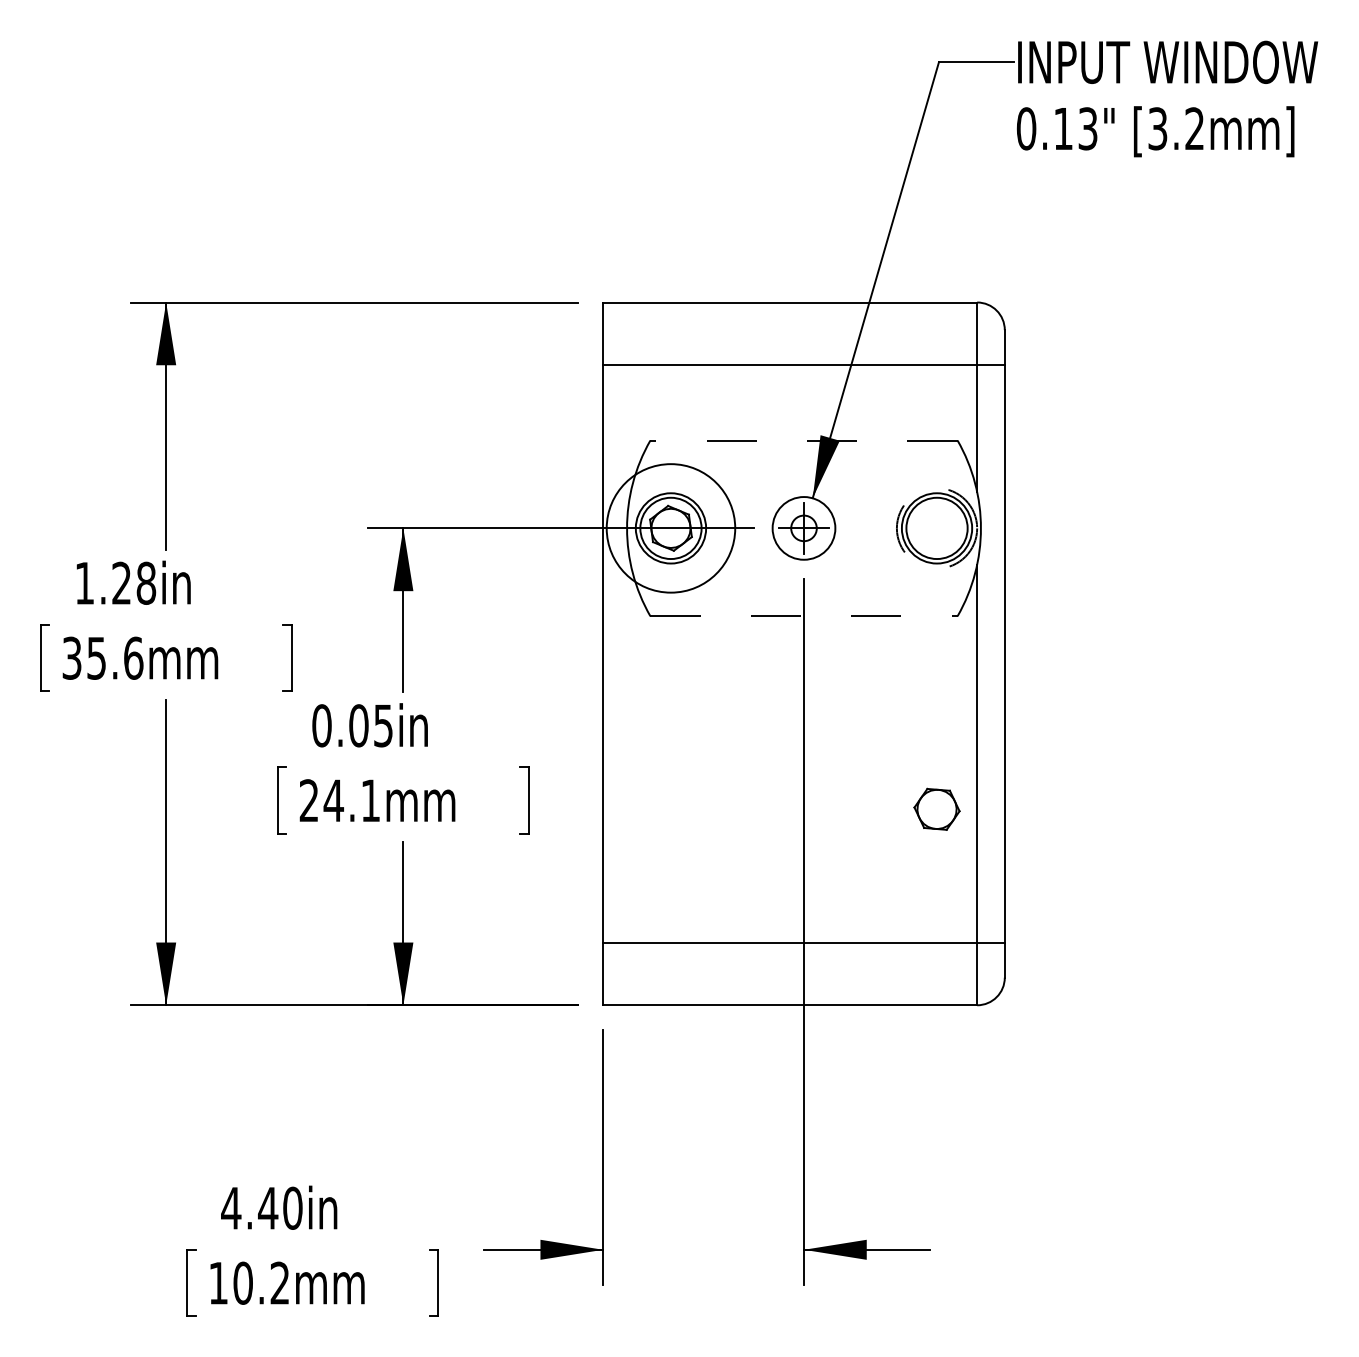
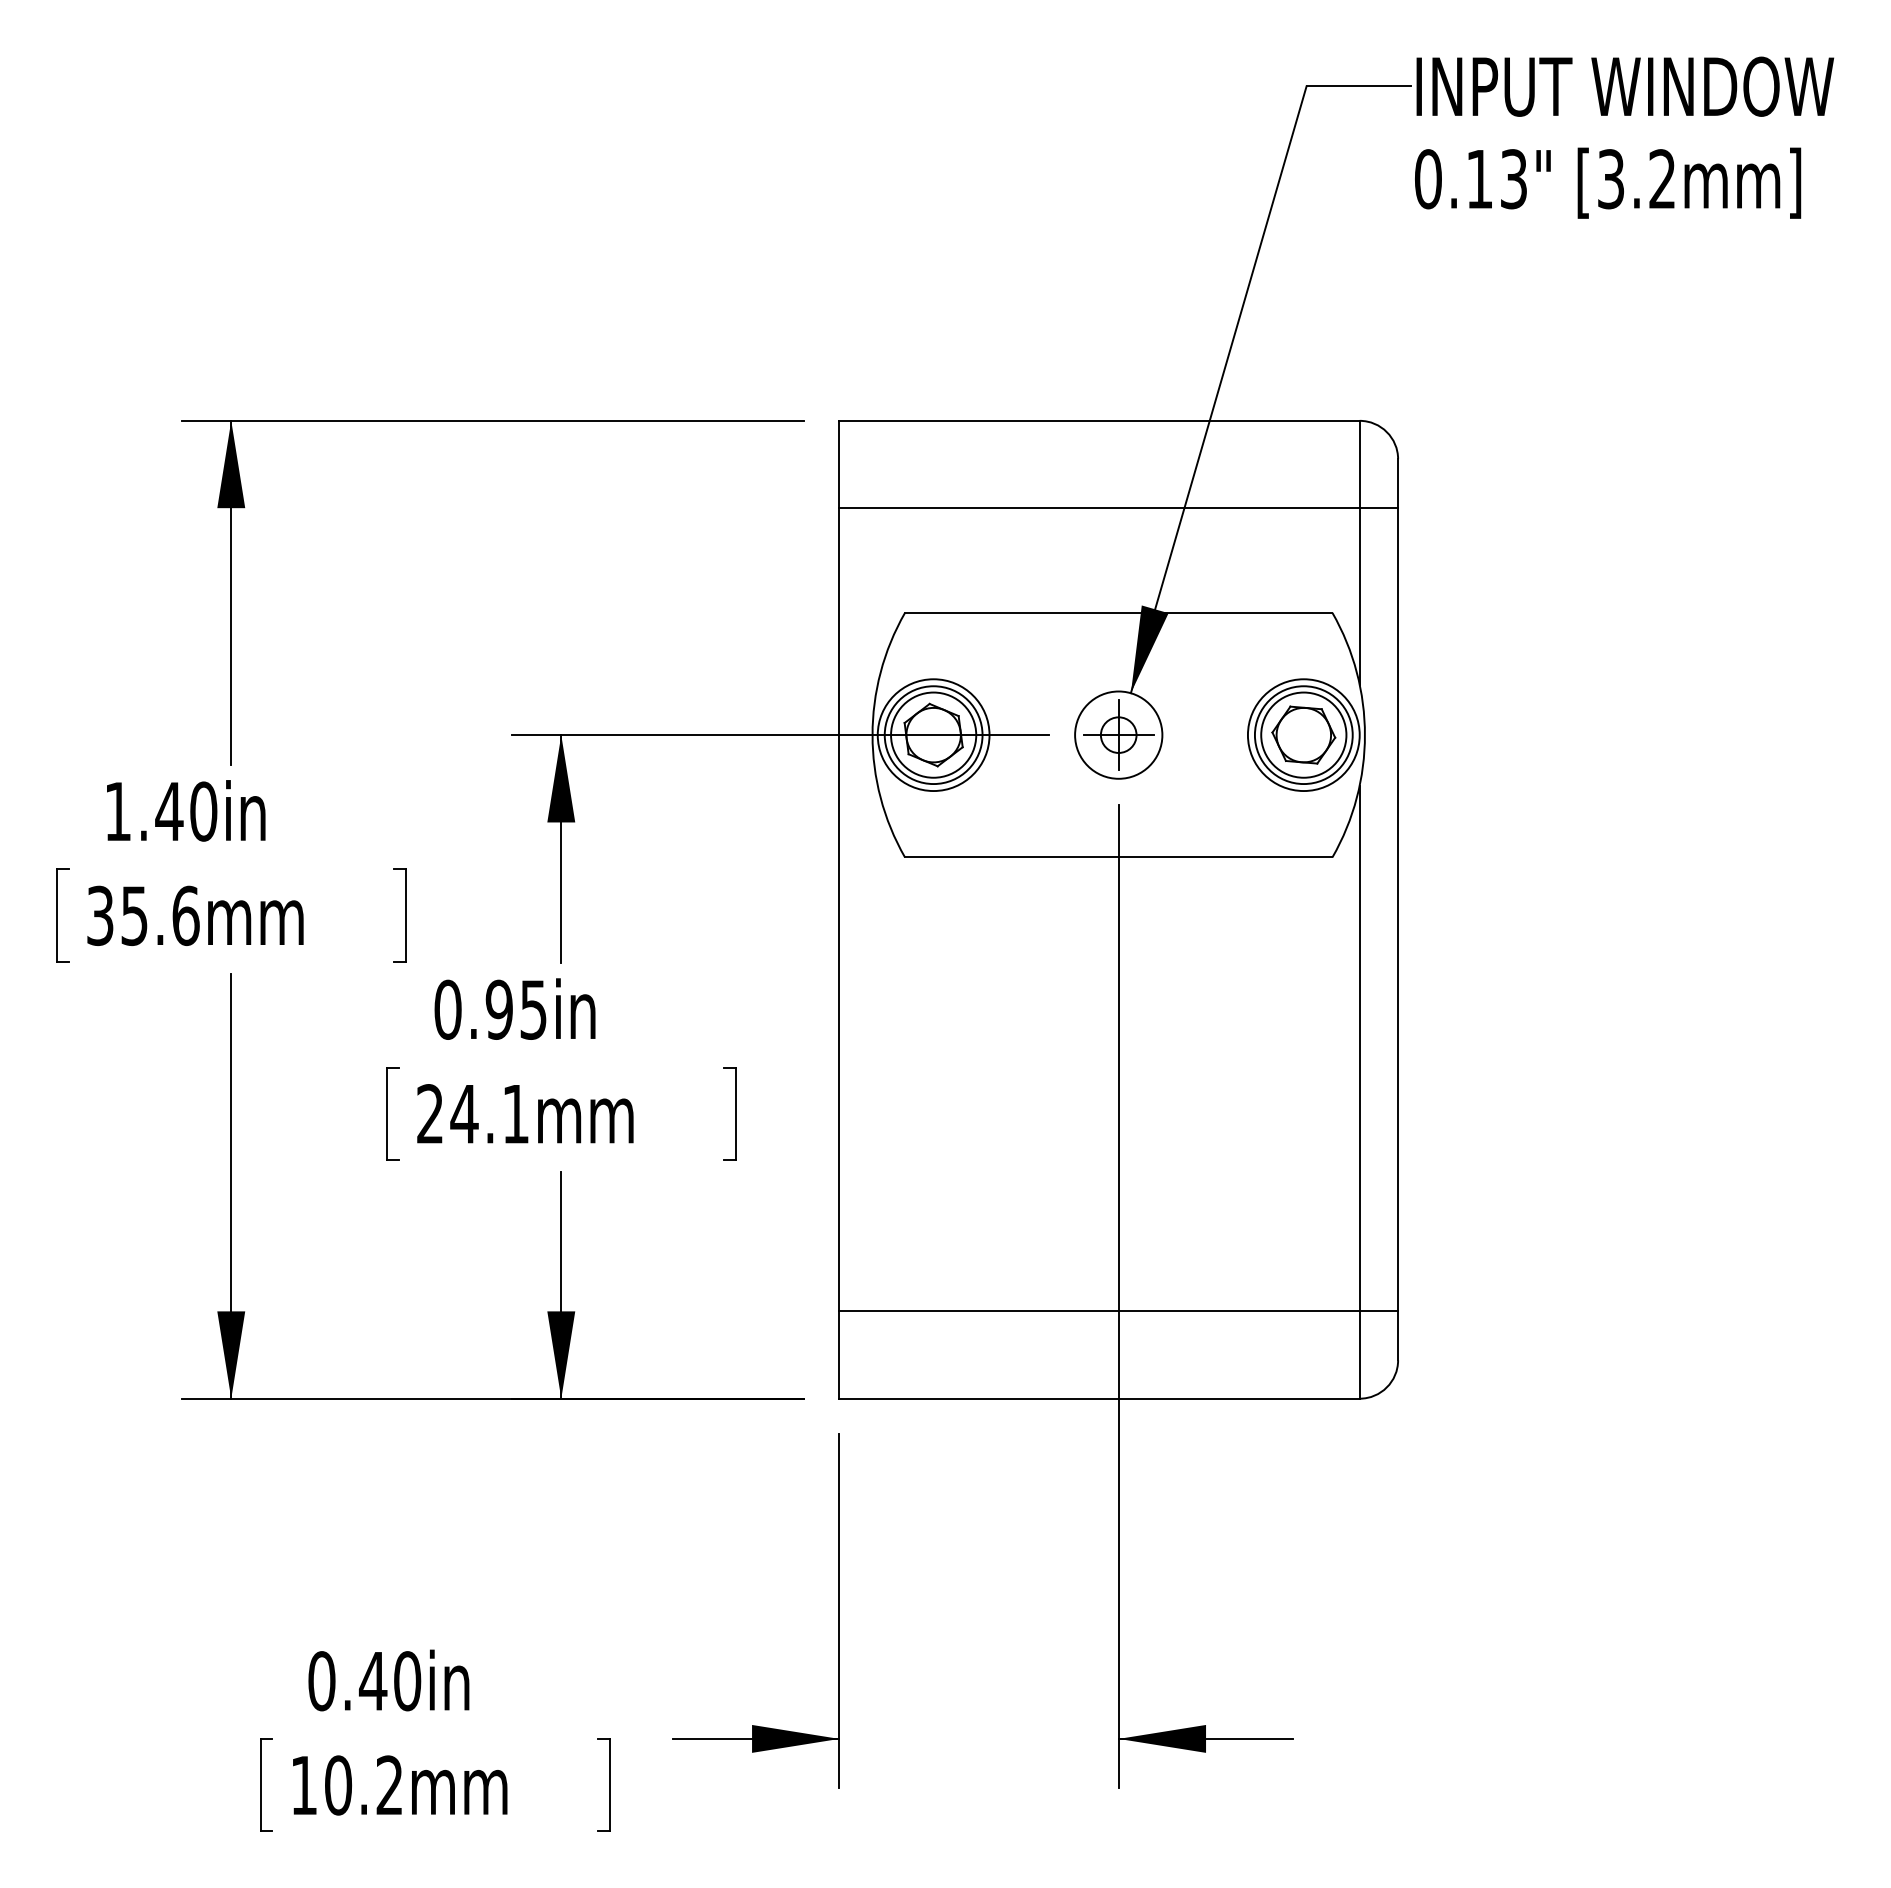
line: (803, 440) -> (1118, 612), dashed -> solid
circle: (670, 528) -> (933, 735), size x0.62
circle: (936, 528) -> (1303, 735), dashed -> solid
text: (134, 583) -> (186, 811), 1.28in -> 1.40in
line: (803, 616) -> (1118, 857), dashed -> solid
text: (358, 725) -> (498, 1009), 0.05in -> 0.95in
part: (936, 808) -> (1303, 734), moved
text: (231, 1208) -> (321, 1681), 4.40in -> 0.40in

